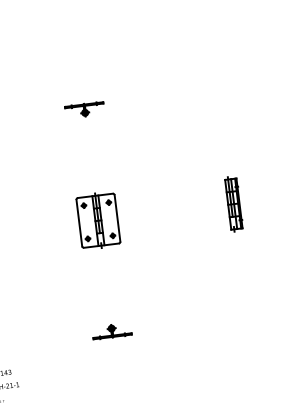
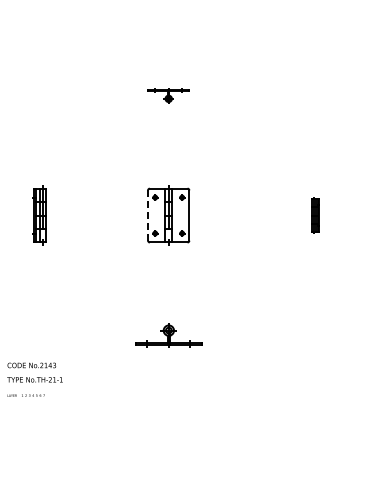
part: (234, 204) -> (315, 215), size x0.6
line: (79, 223) -> (148, 216), solid -> dashed
part: (111, 330) -> (168, 334), size x1.6

